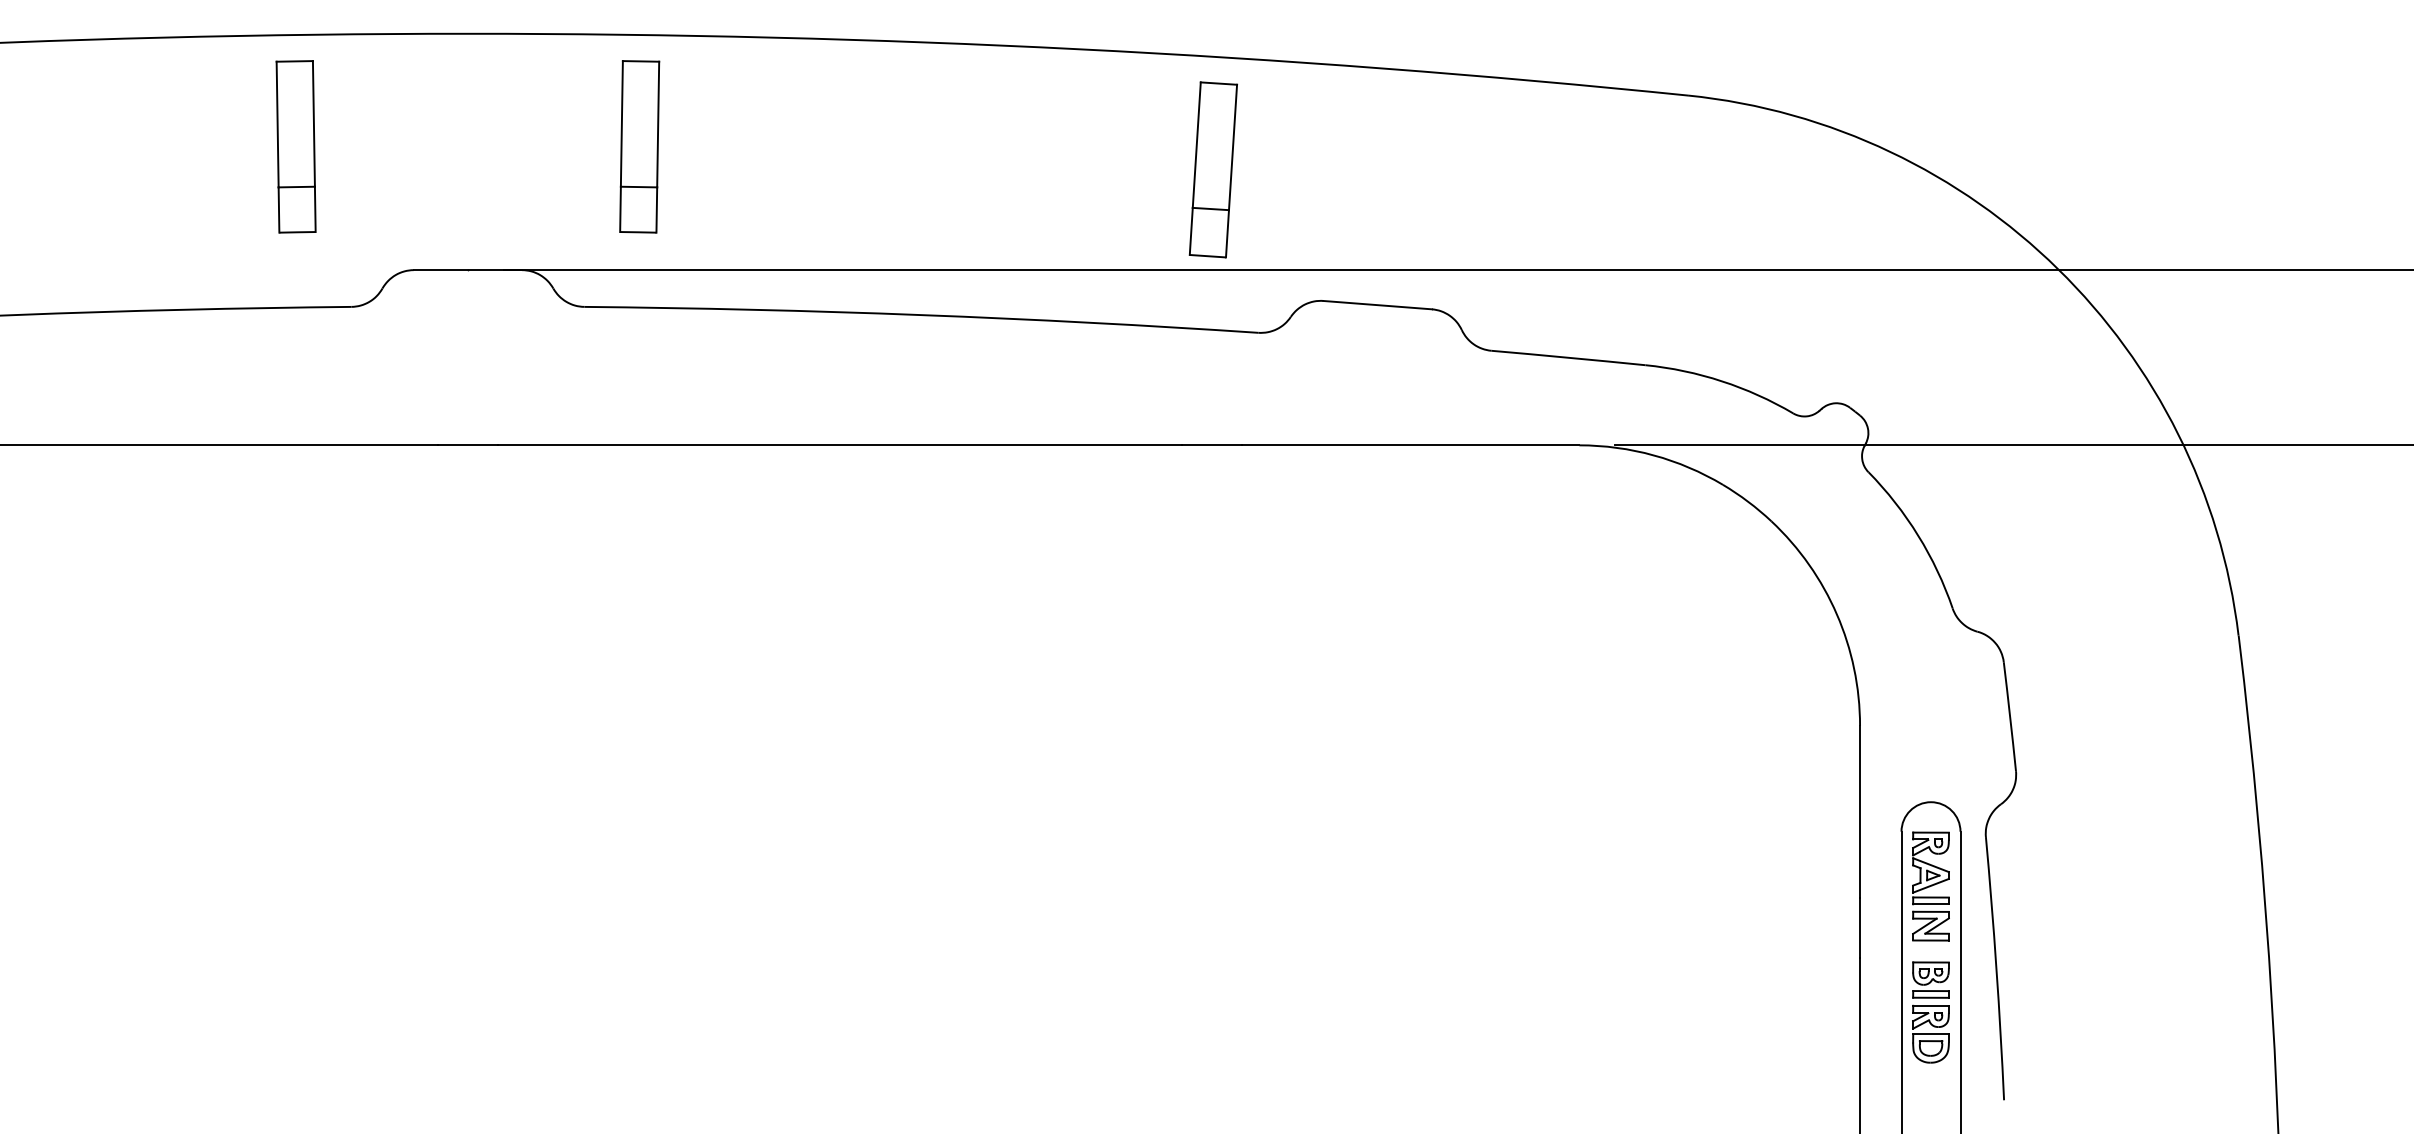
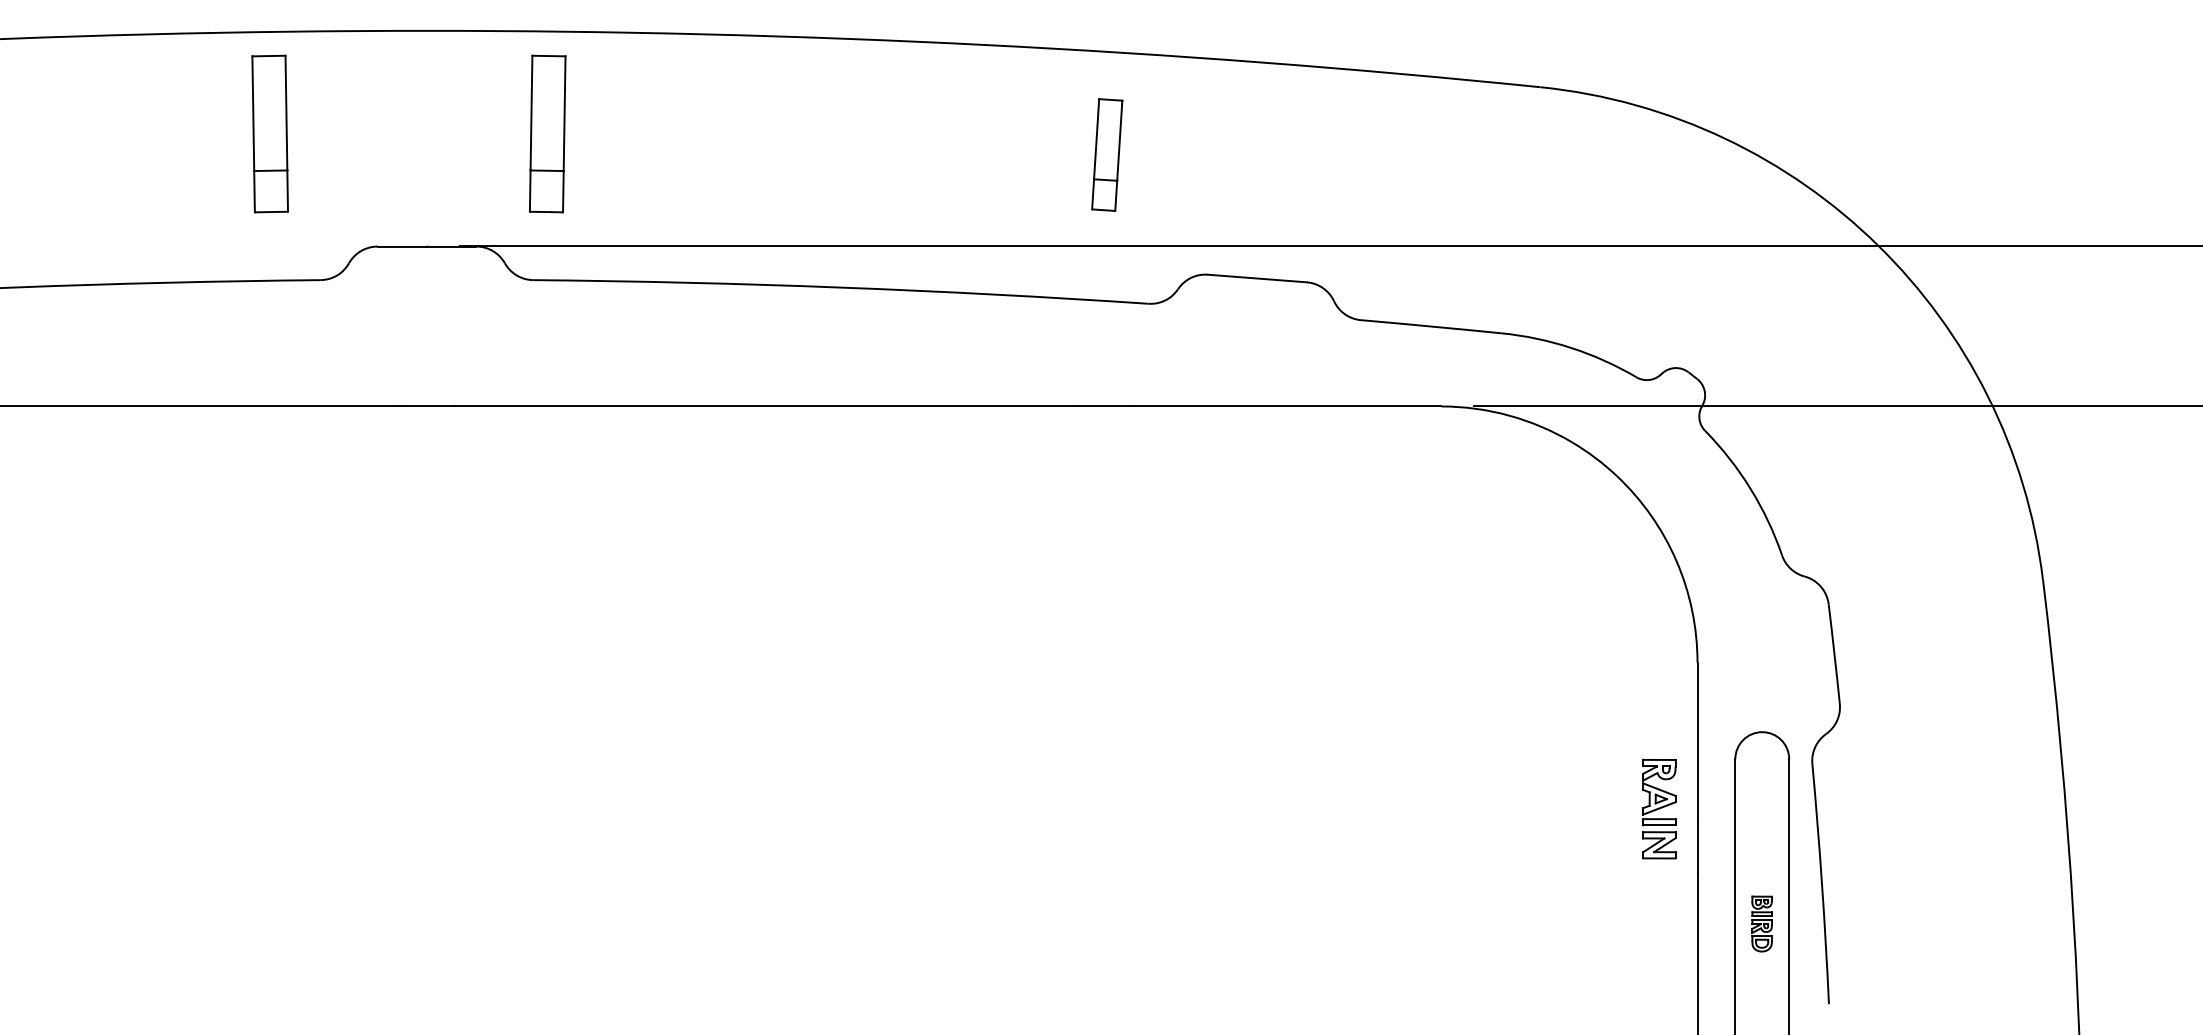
part: (639, 146) -> (547, 133), moved
part: (1212, 169) -> (1106, 154), size x0.7
part: (1930, 886) -> (1658, 809), moved
part: (1930, 1011) -> (1761, 923), size x0.6

